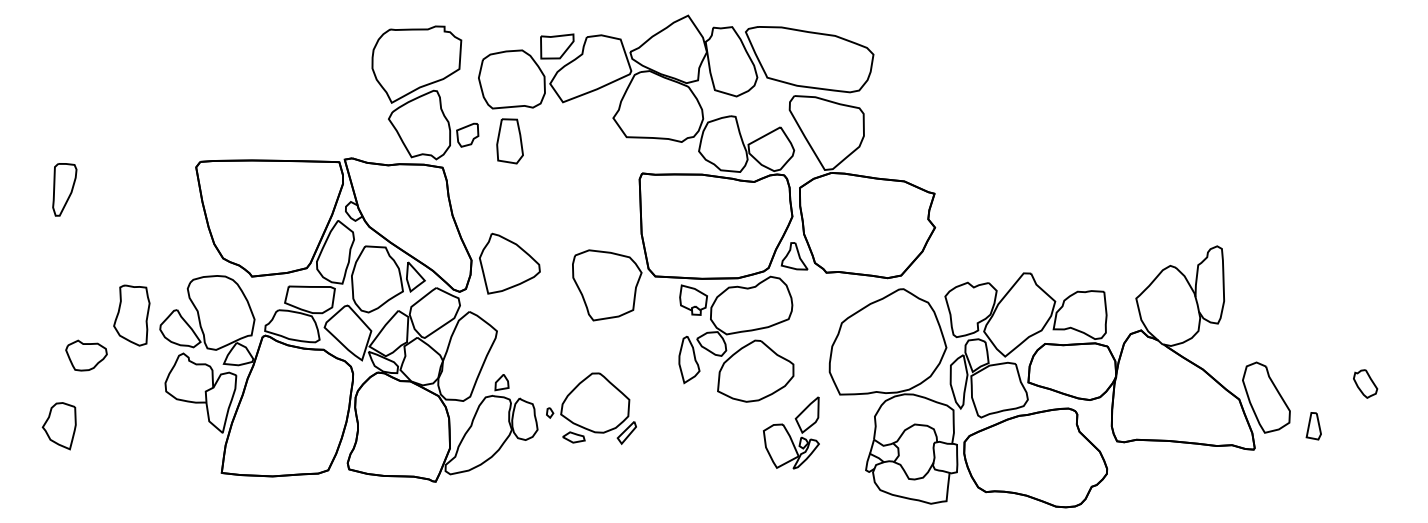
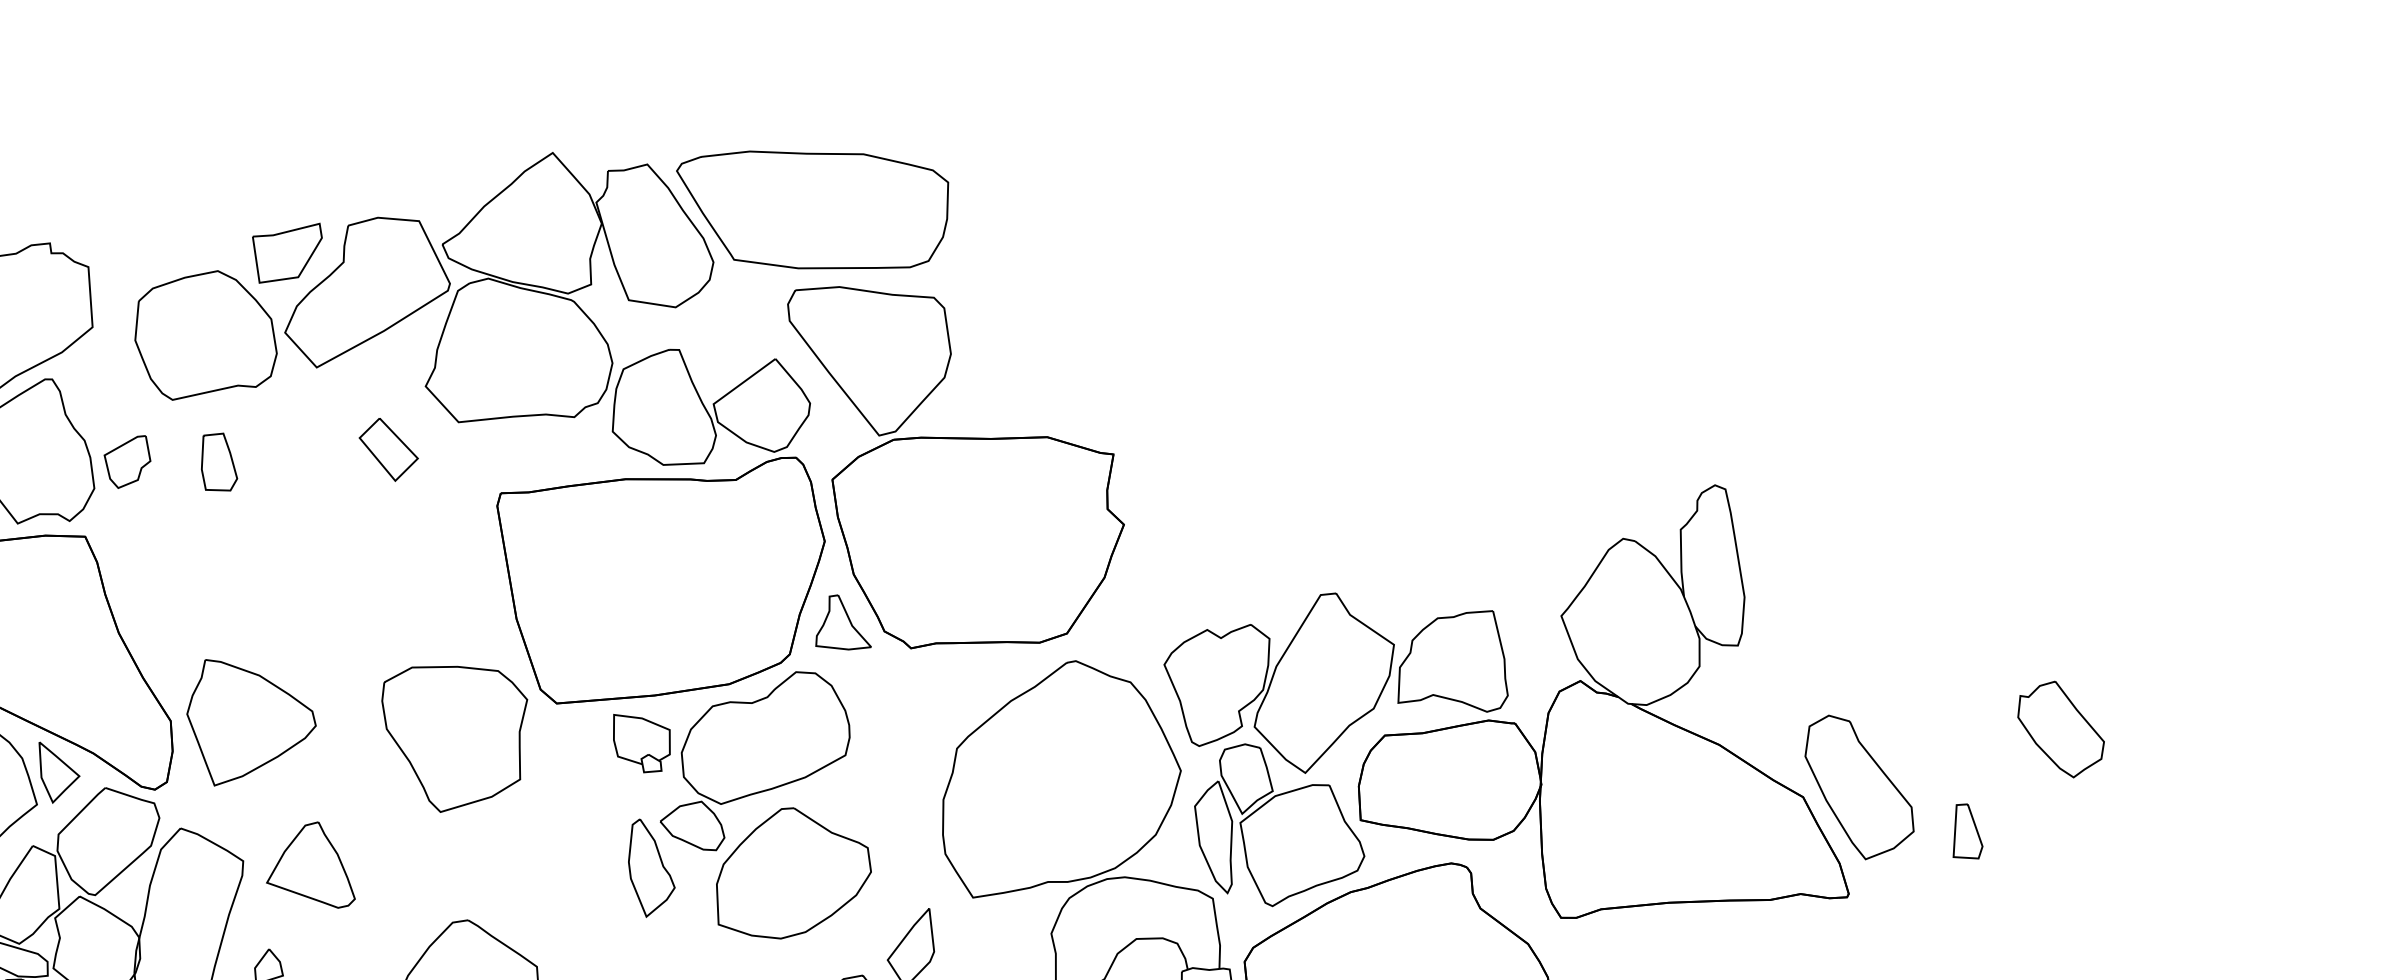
part: (510, 140) -> (218, 461), size x0.62
part: (591, 145) -> (387, 449), added
part: (526, 338) -> (306, 868), added
part: (1365, 383) -> (2060, 729), size x1.67

